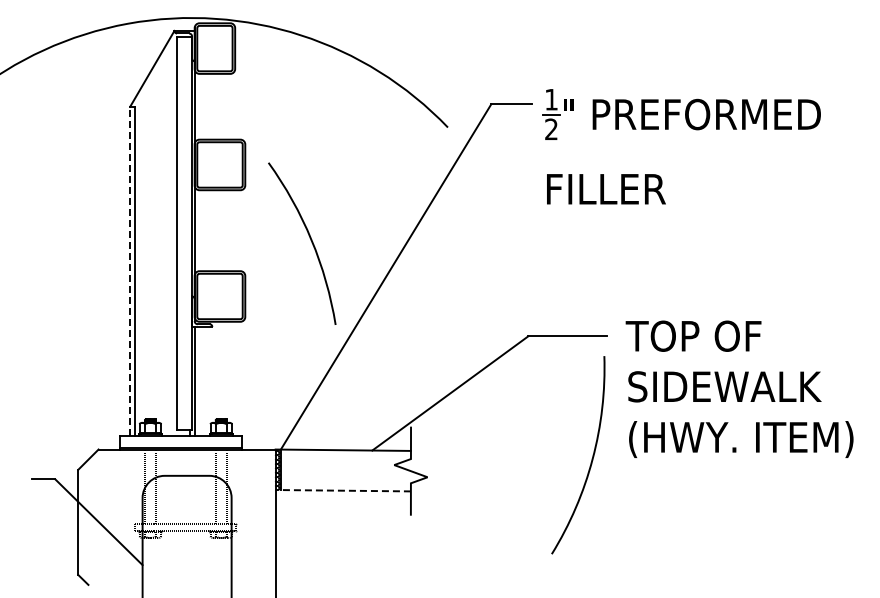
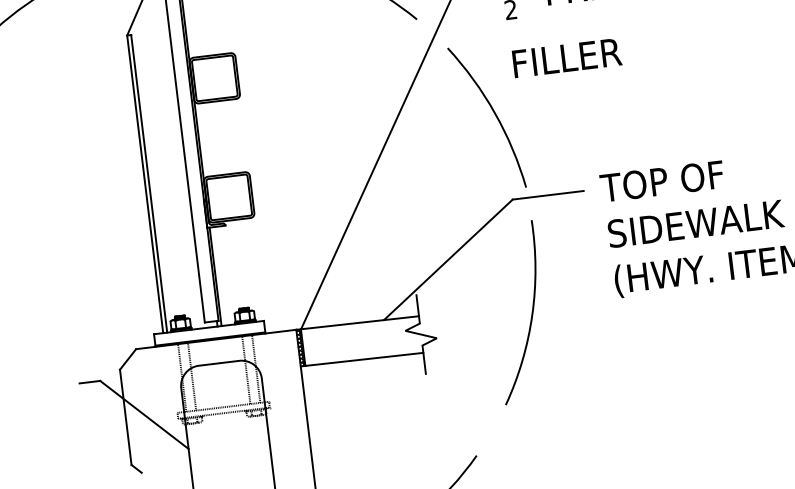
arc: (310, 240) -> (494, 113), moved
line: (130, 270) -> (145, 183), dashed -> solid
arc: (591, 458) -> (531, 314), moved
line: (343, 490) -> (362, 359), dashed -> solid

